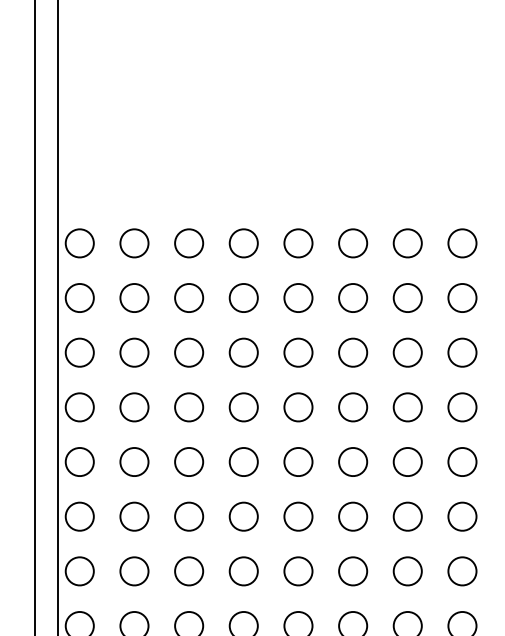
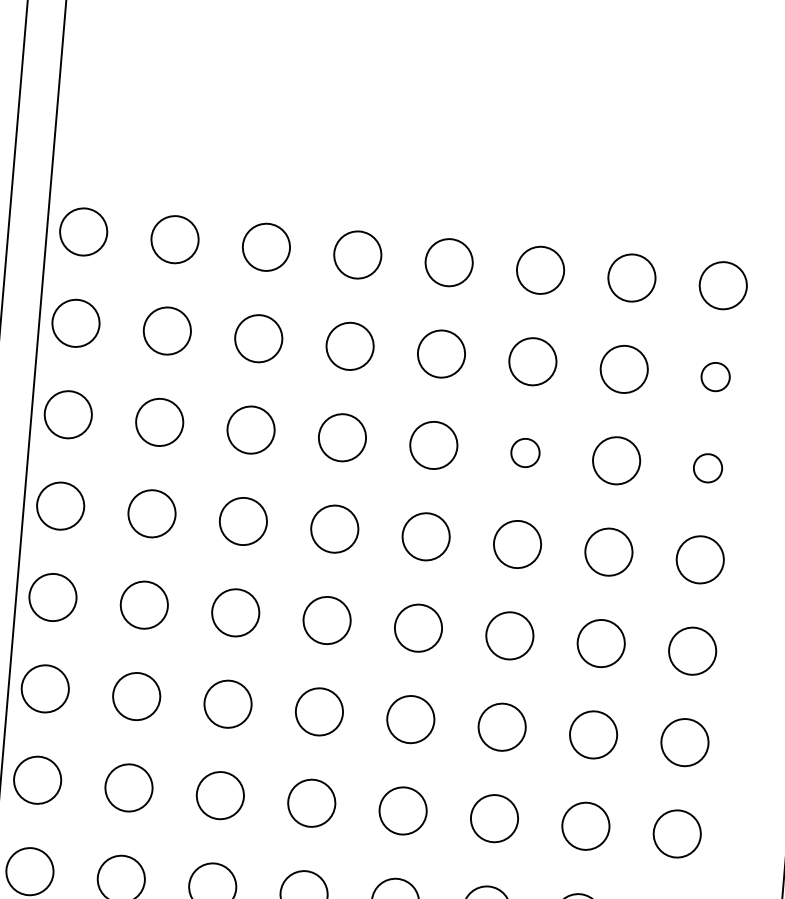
part: (462, 297) -> (715, 376), size x0.6
part: (353, 352) -> (525, 452), size x0.6
part: (462, 352) -> (708, 468), size x0.6

